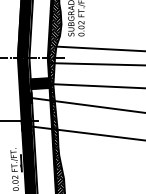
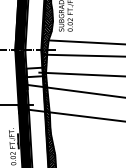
hatch: (40, 83) -> (34, 72), removed

